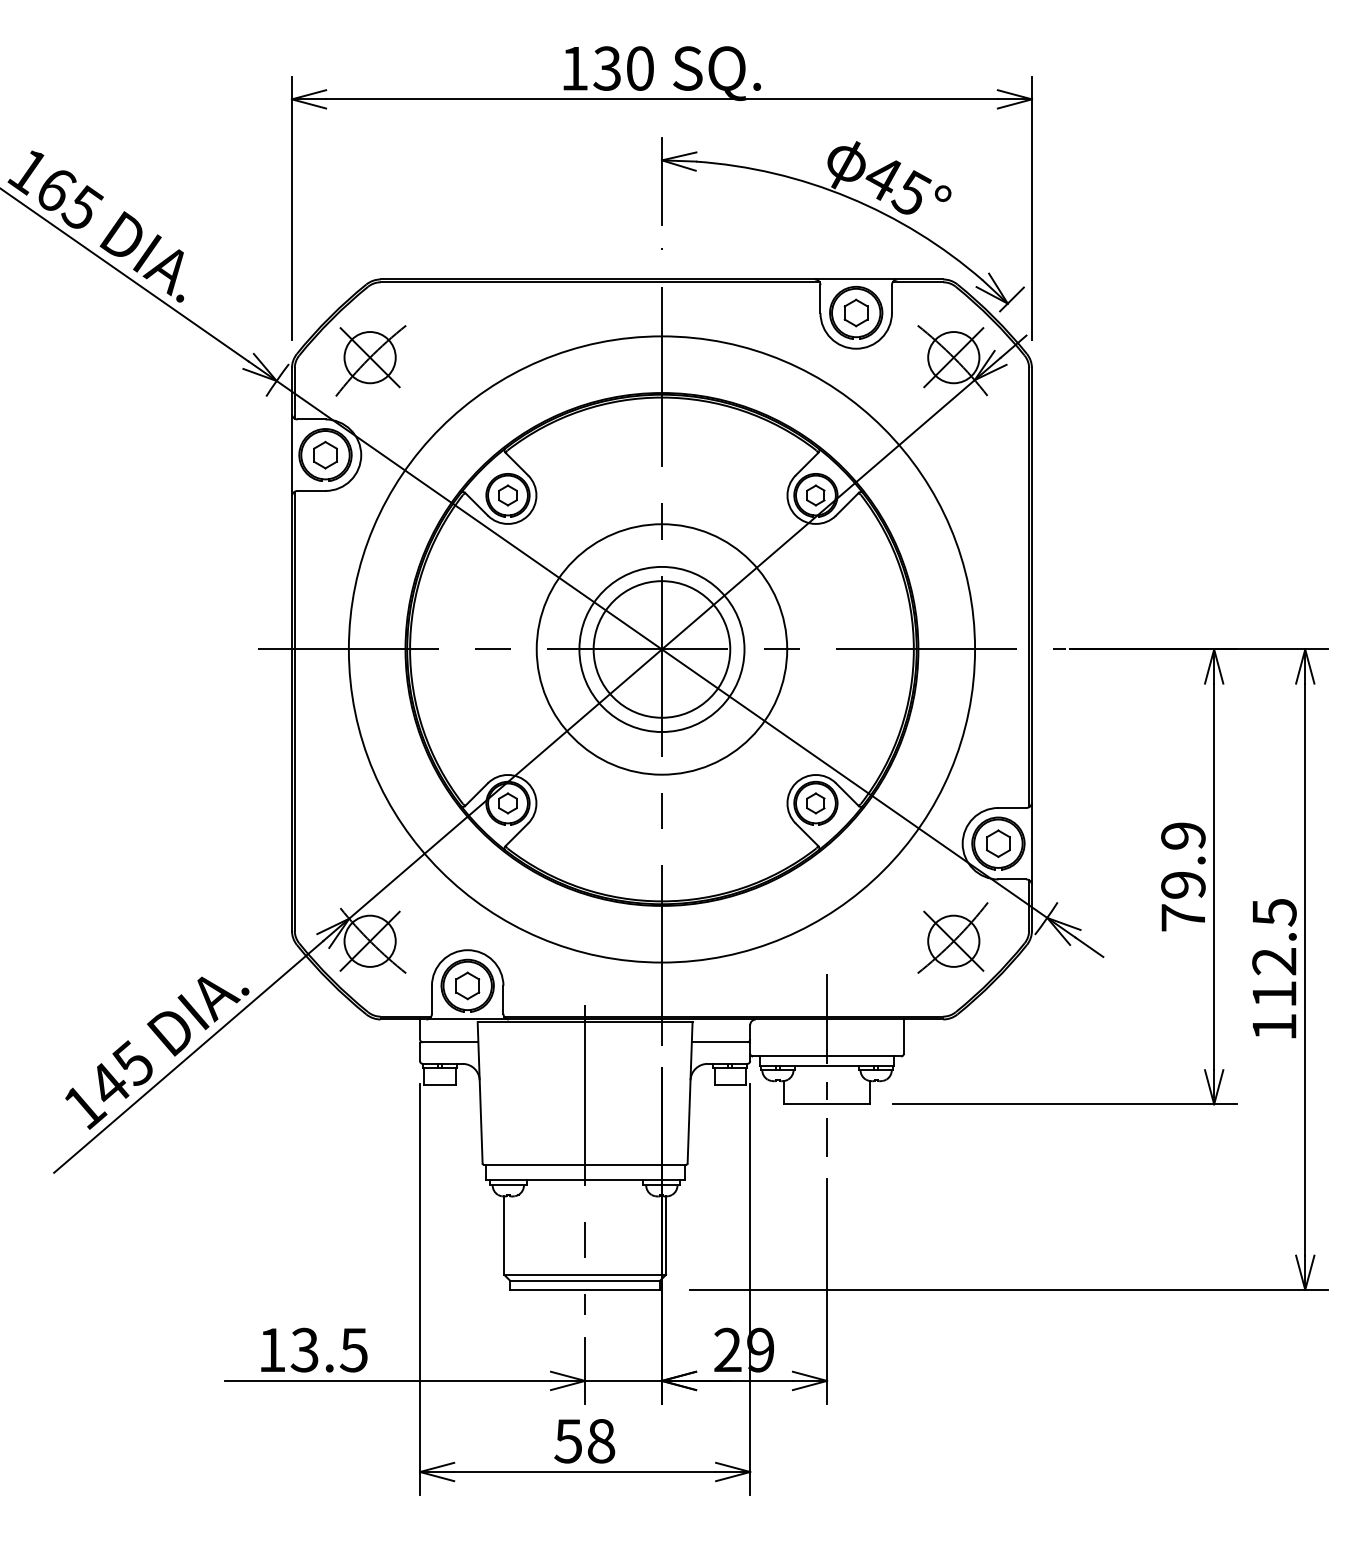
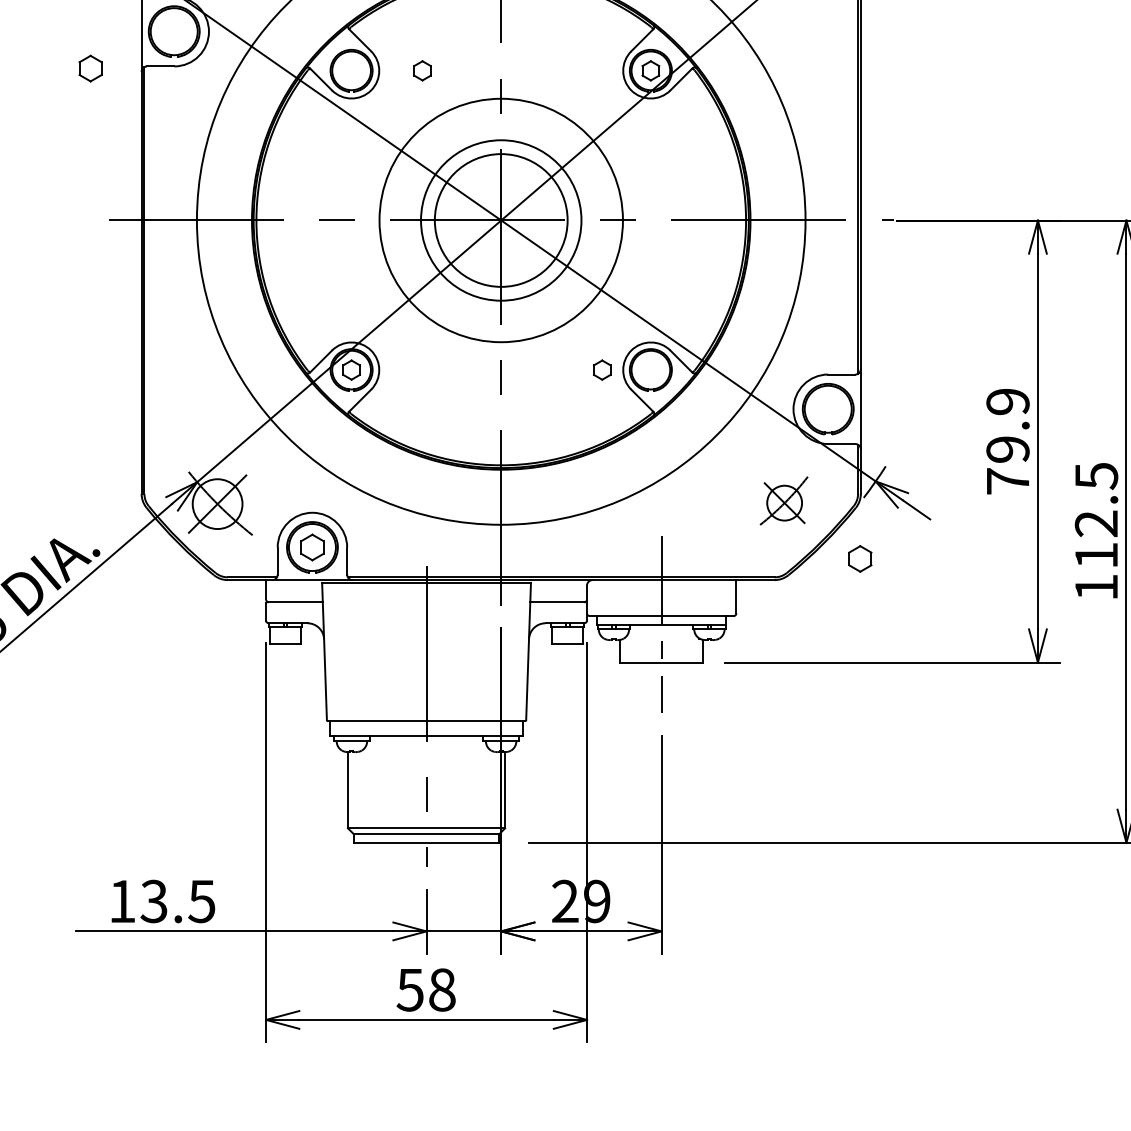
part: (325, 454) -> (90, 67), moved
part: (507, 495) -> (422, 70), moved
part: (815, 803) -> (601, 370), moved
part: (998, 843) -> (860, 558), moved
part: (952, 937) -> (783, 500), size x0.7

